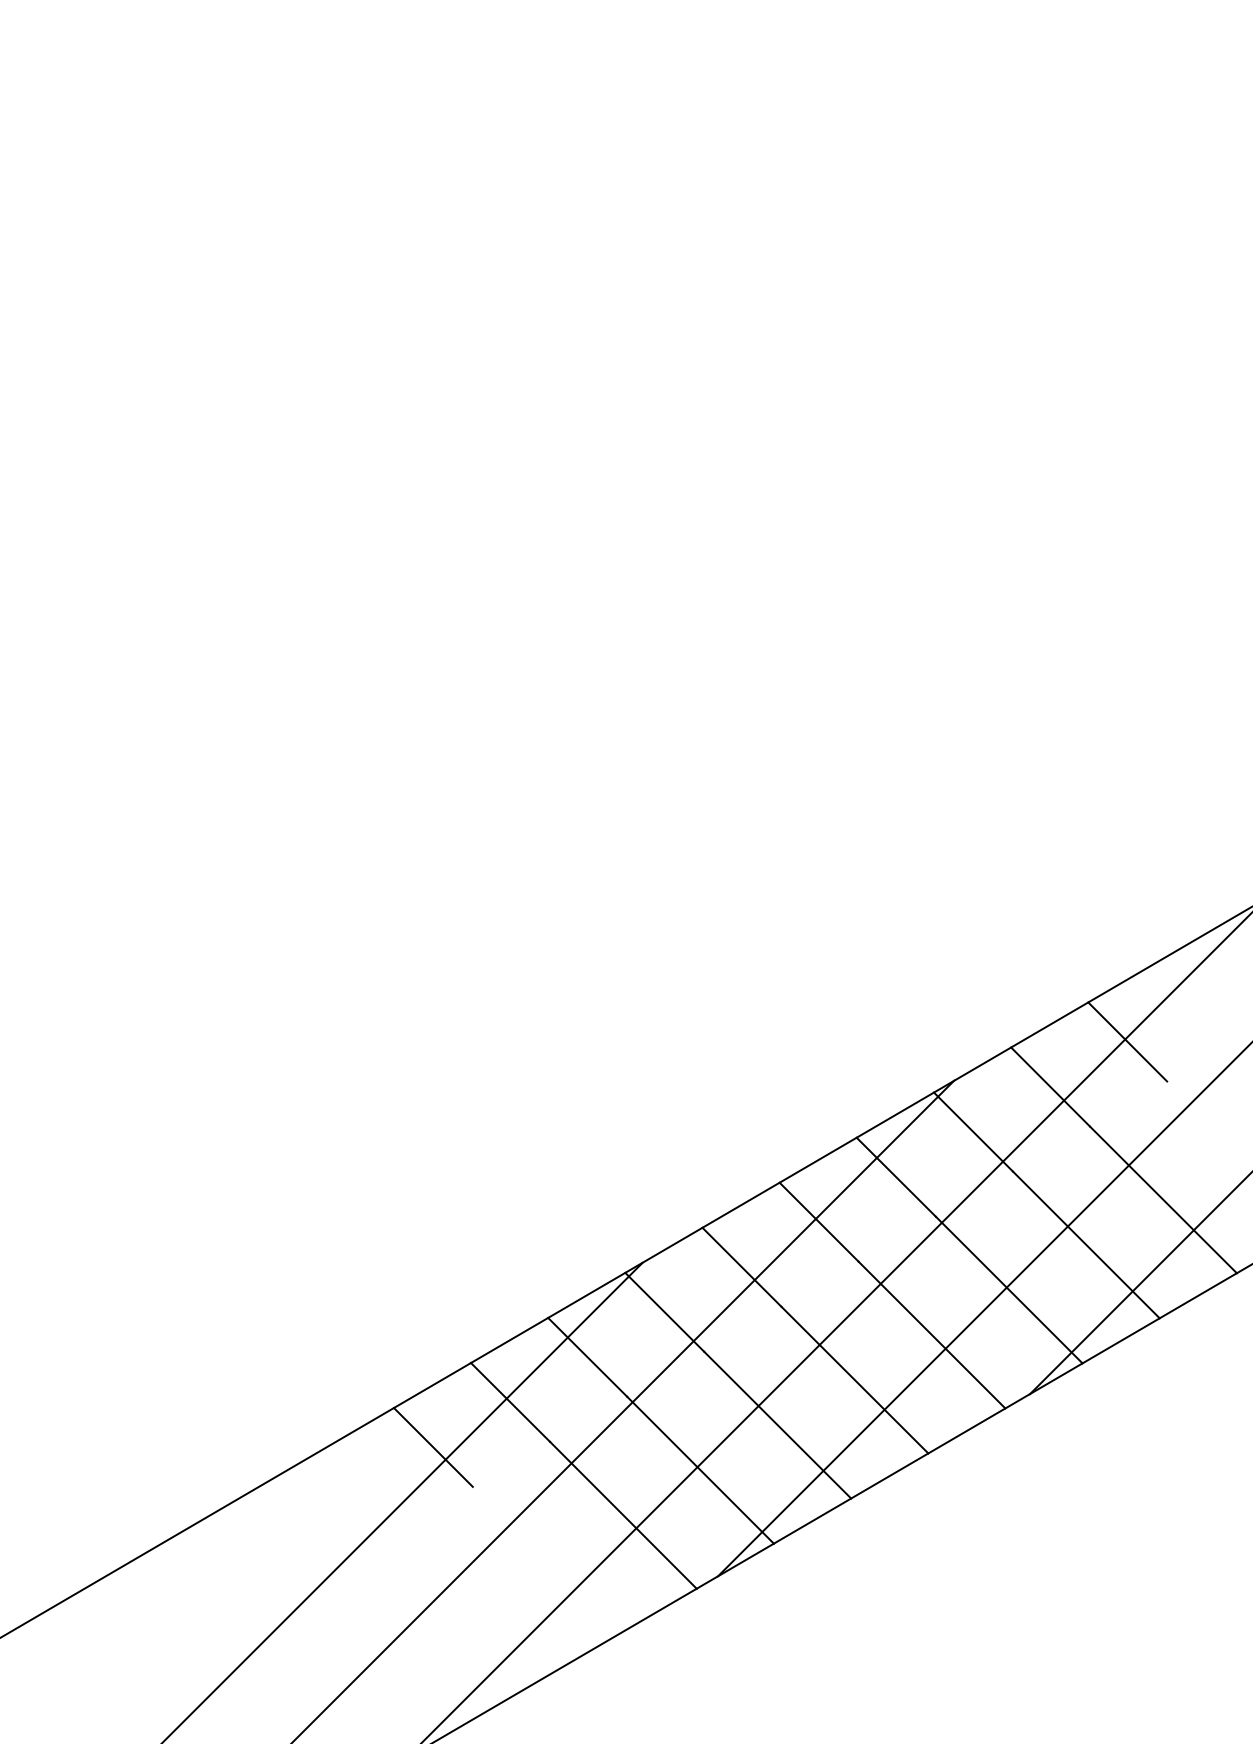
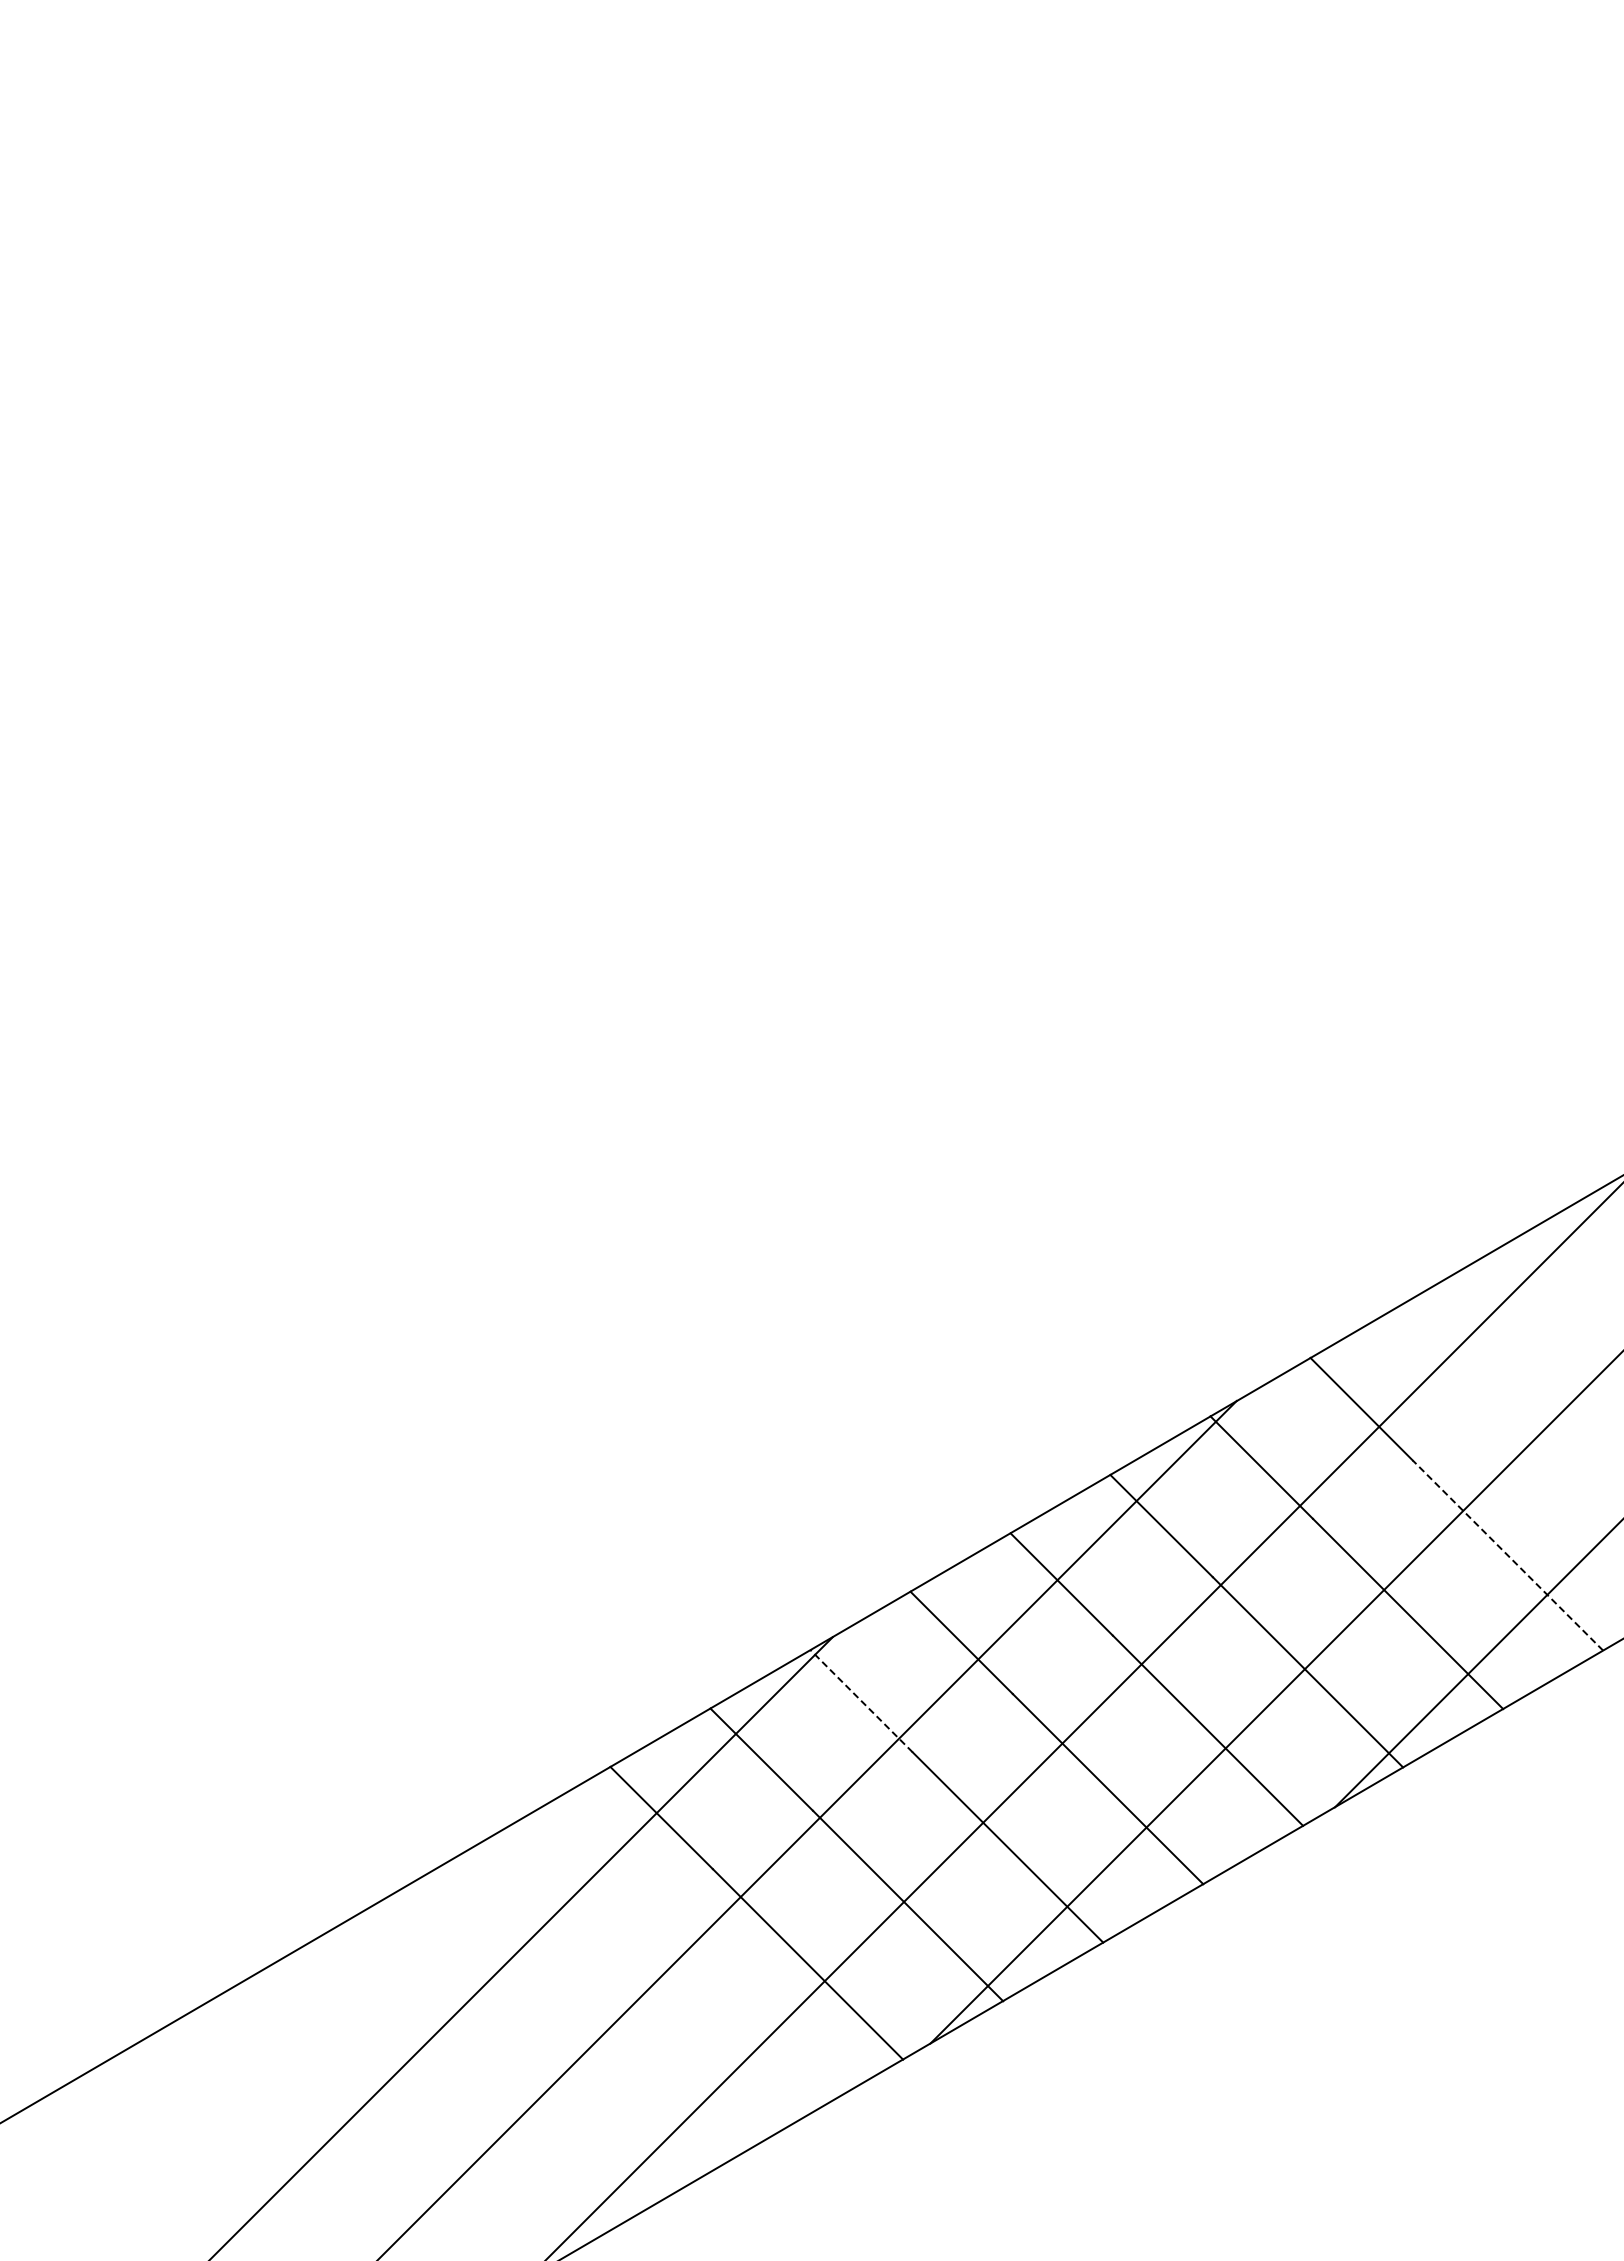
line: (1127, 1041) -> (1461, 1350), removed
line: (1163, 1199) -> (1507, 1555), solid -> dashed
line: (664, 1311) -> (861, 1700), solid -> dashed
line: (433, 1447) -> (561, 1876), removed

